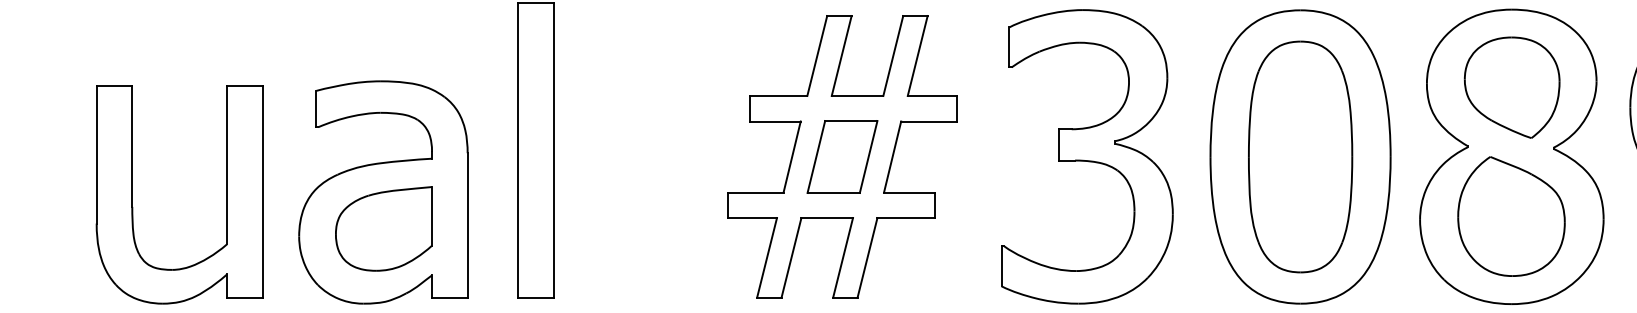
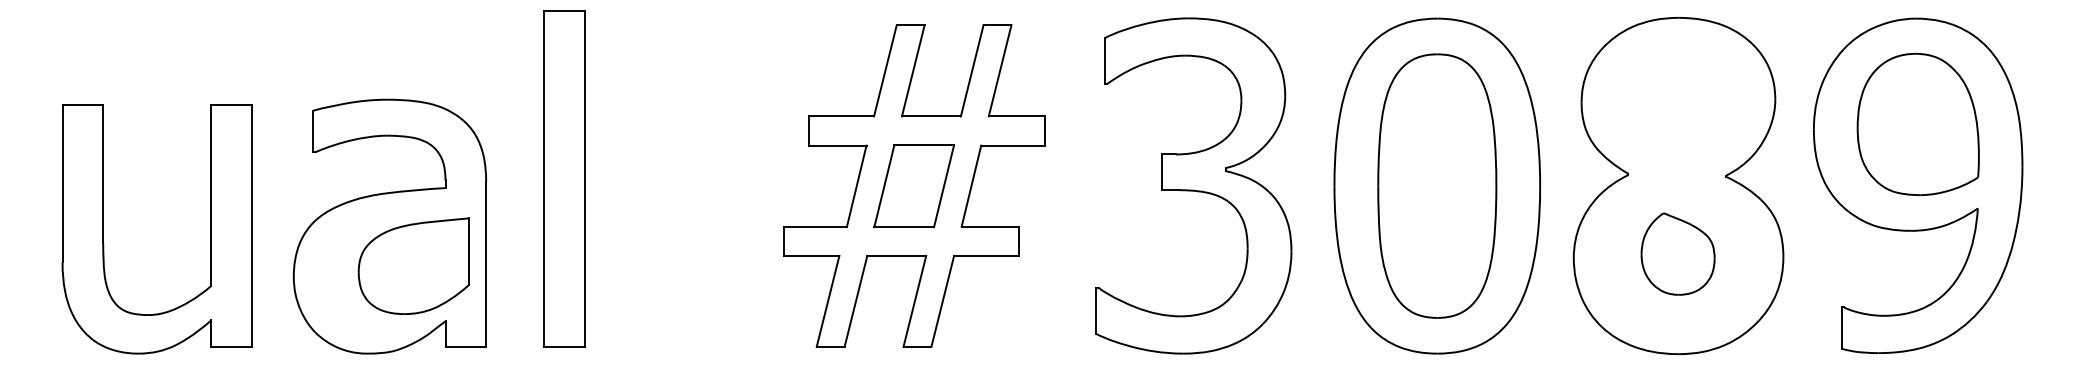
part: (1511, 87) -> (1678, 106), removed
part: (1510, 215) -> (1677, 253), size x0.6
part: (383, 228) -> (413, 265), moved

